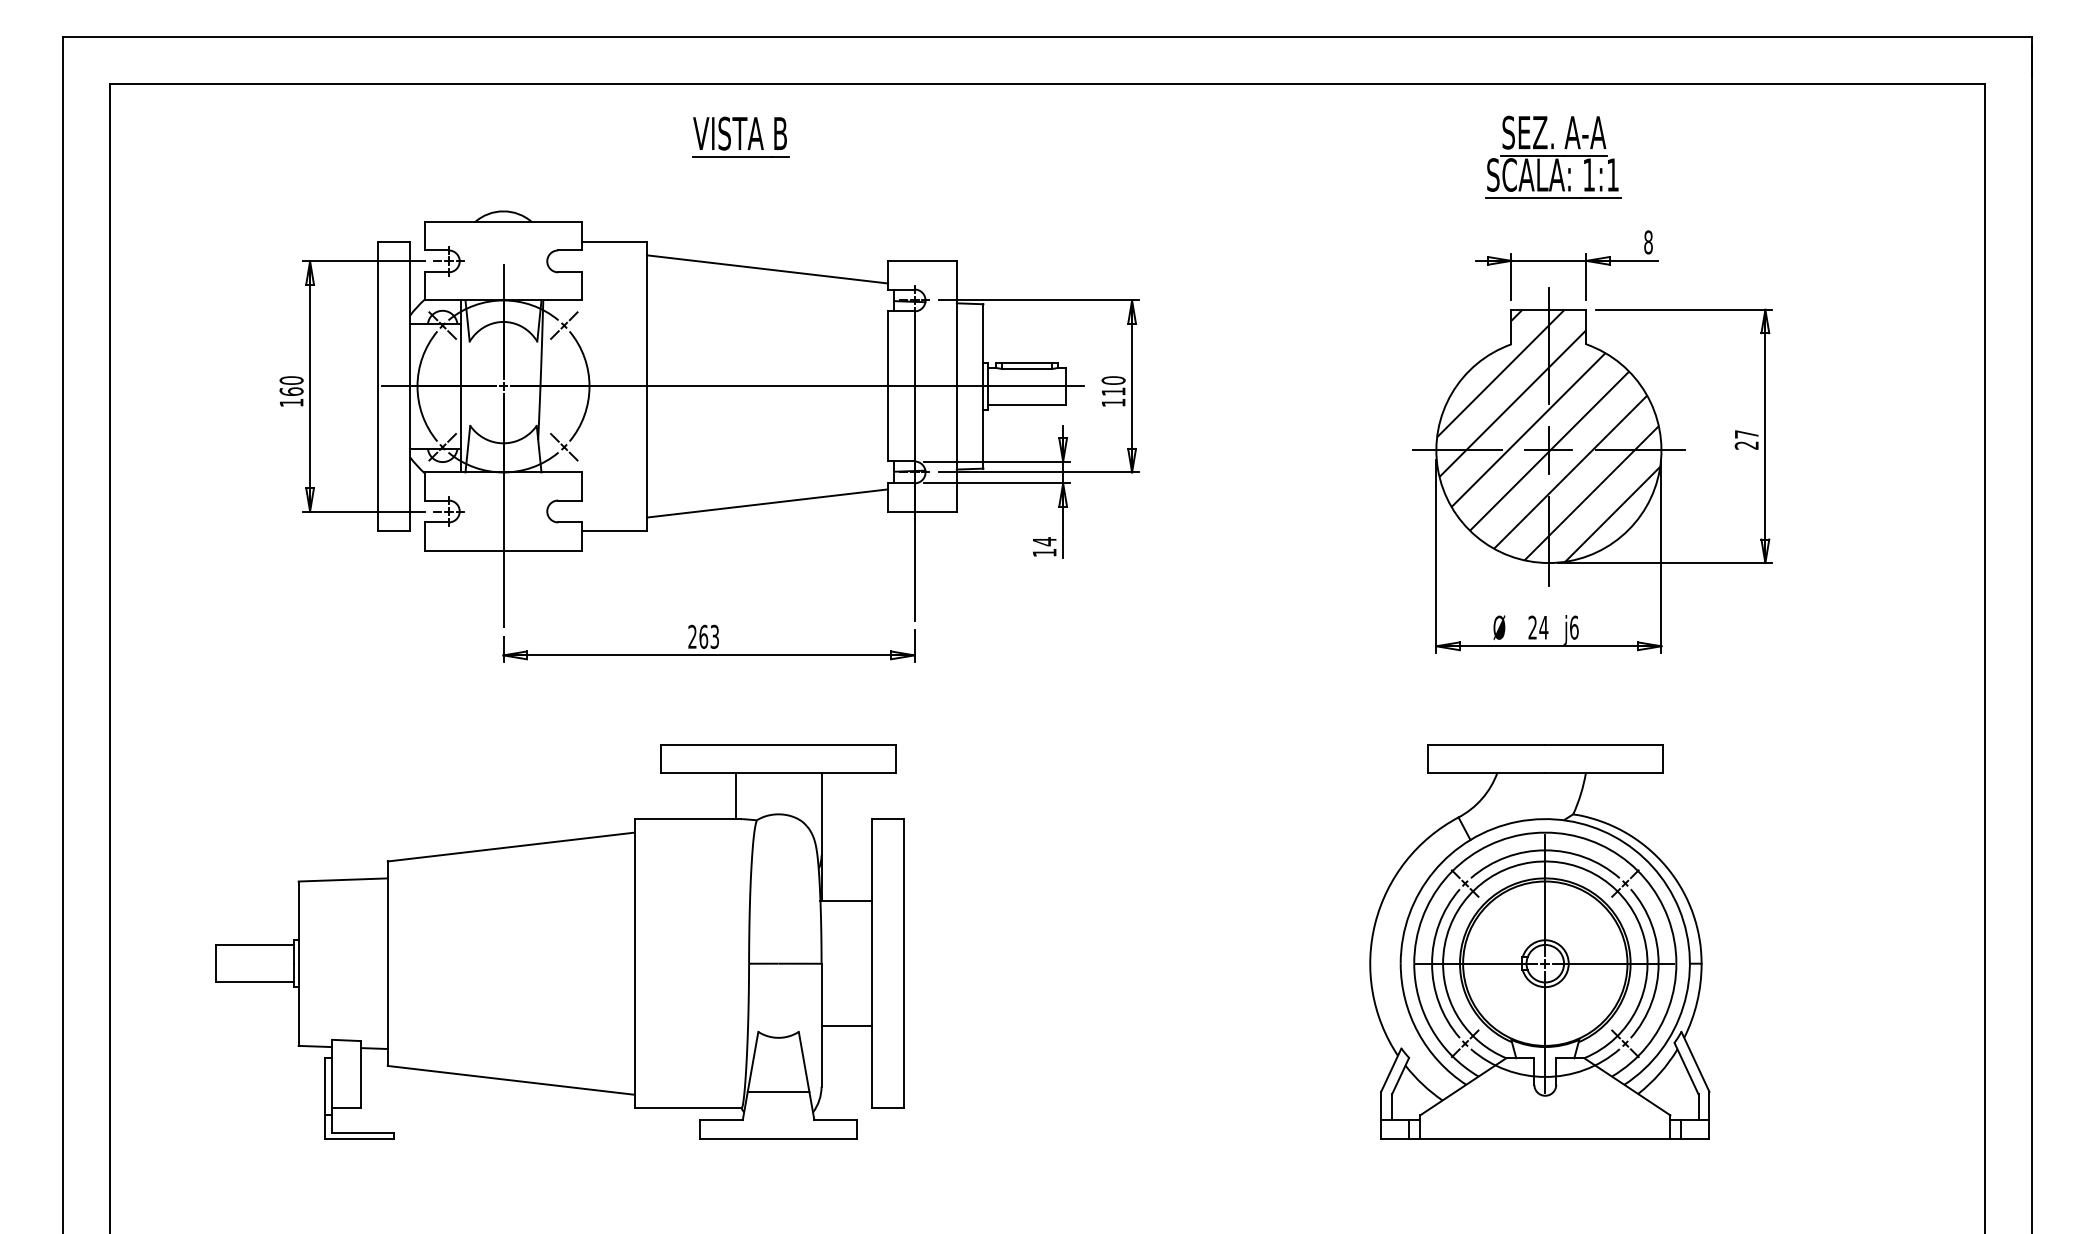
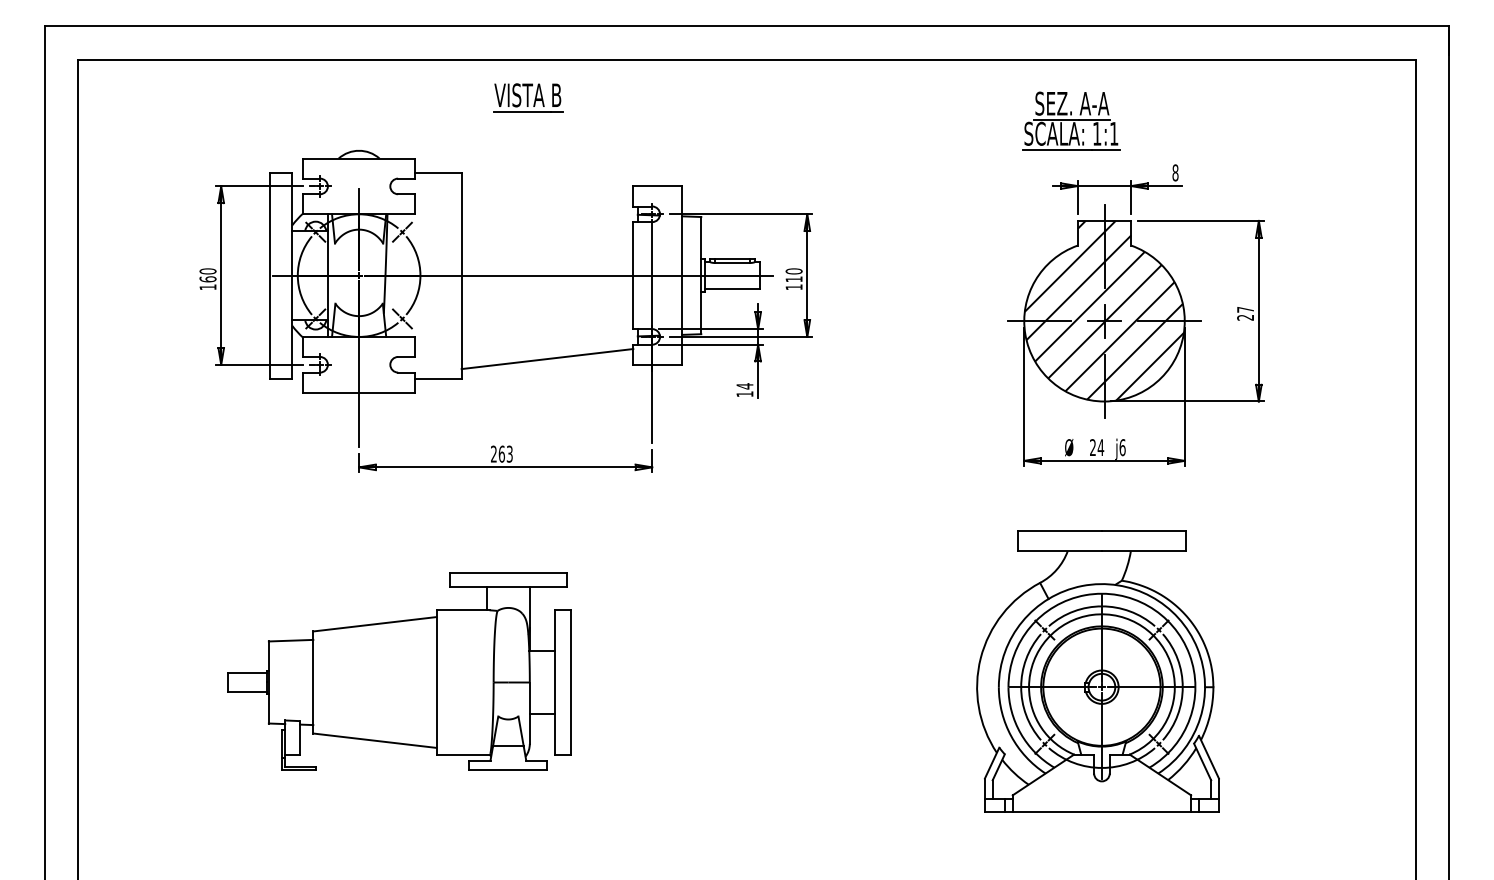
part: (1553, 156) -> (1071, 120), moved
line: (767, 269) -> (547, 192), removed
part: (558, 941) -> (398, 671), size x0.7

